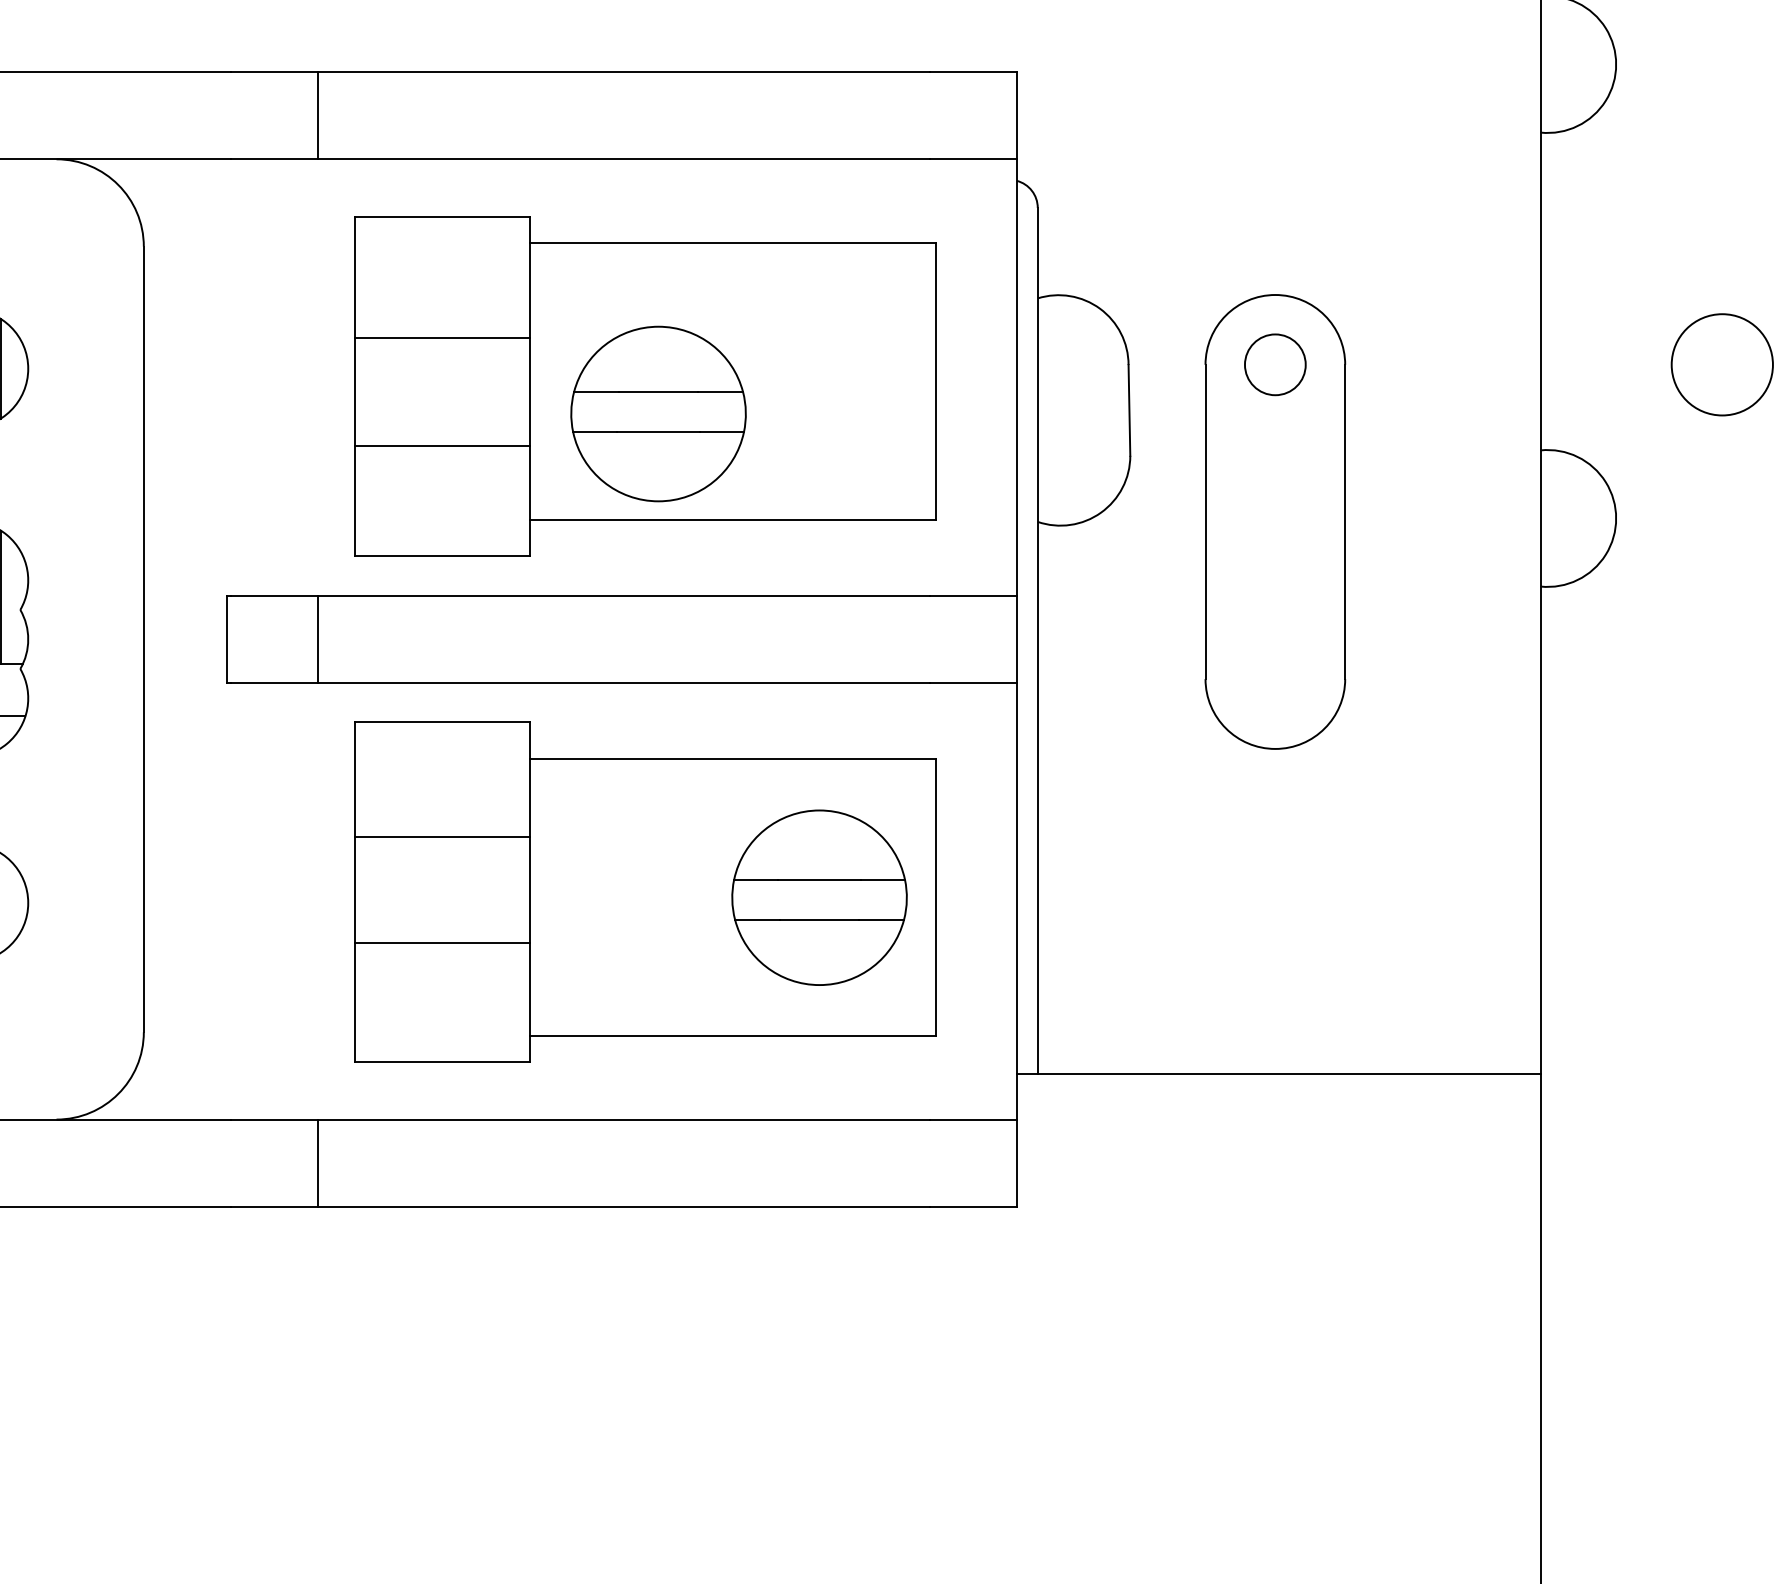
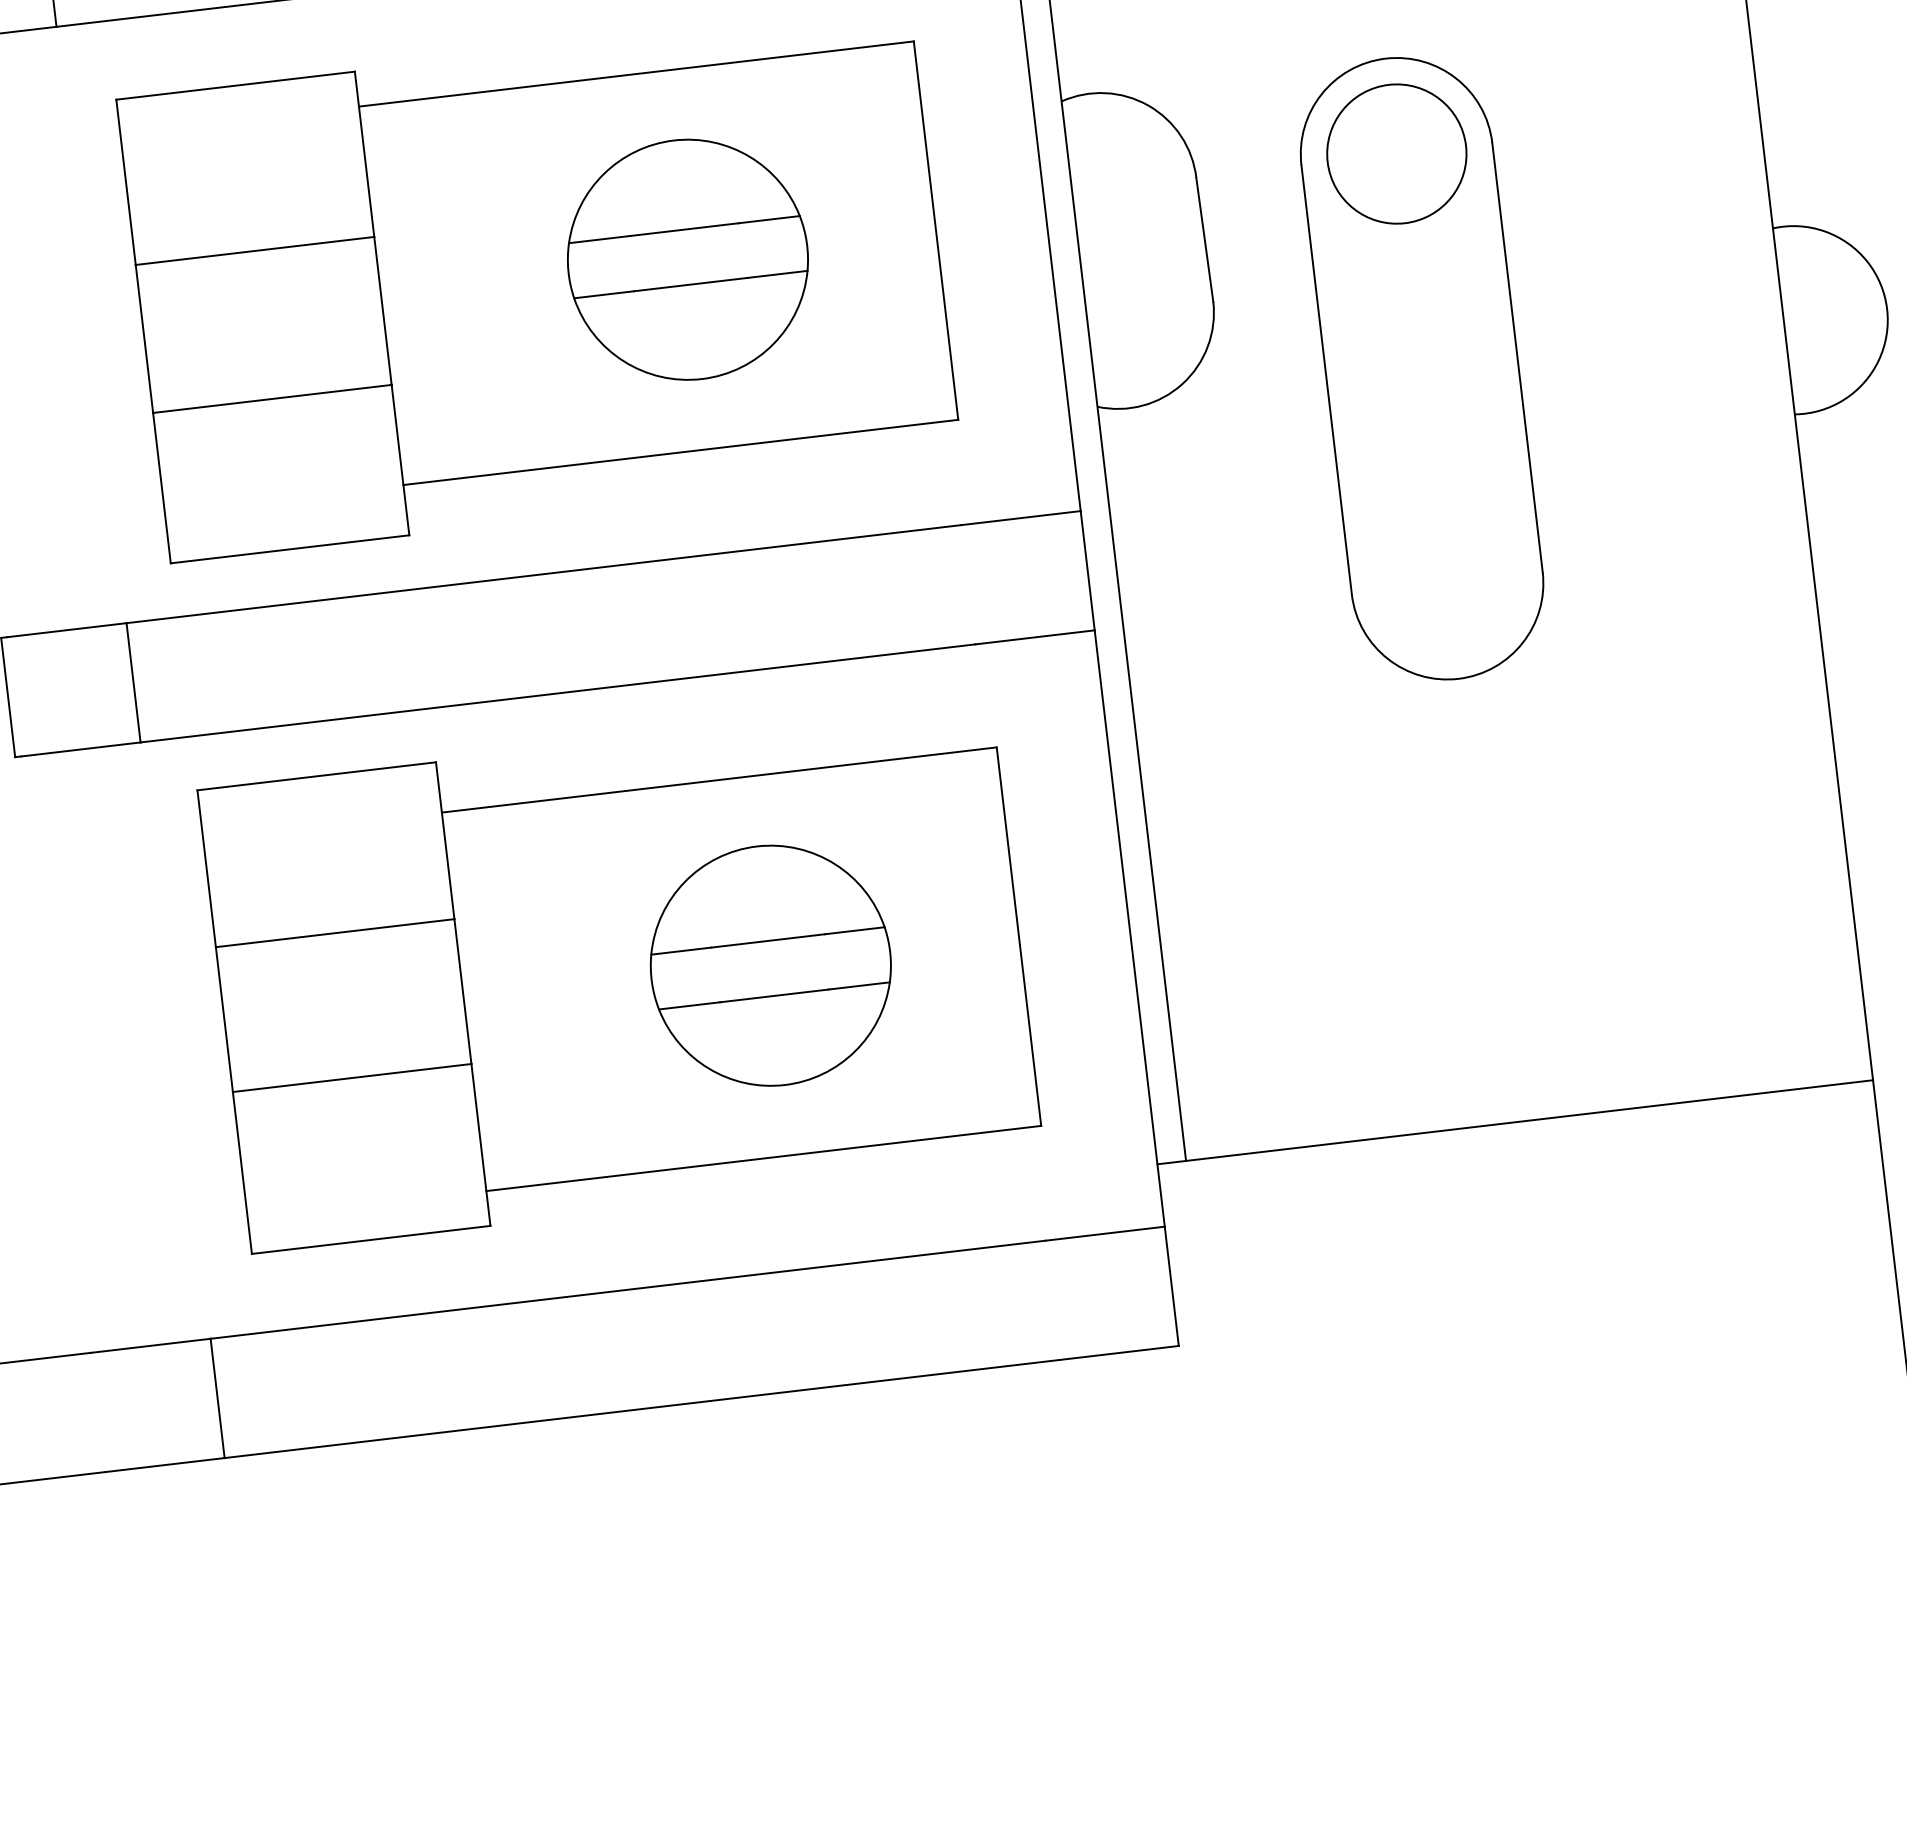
circle: (1275, 364) -> (1396, 153), size x1.67
part: (658, 413) -> (687, 259), moved
part: (819, 897) -> (770, 965), moved

